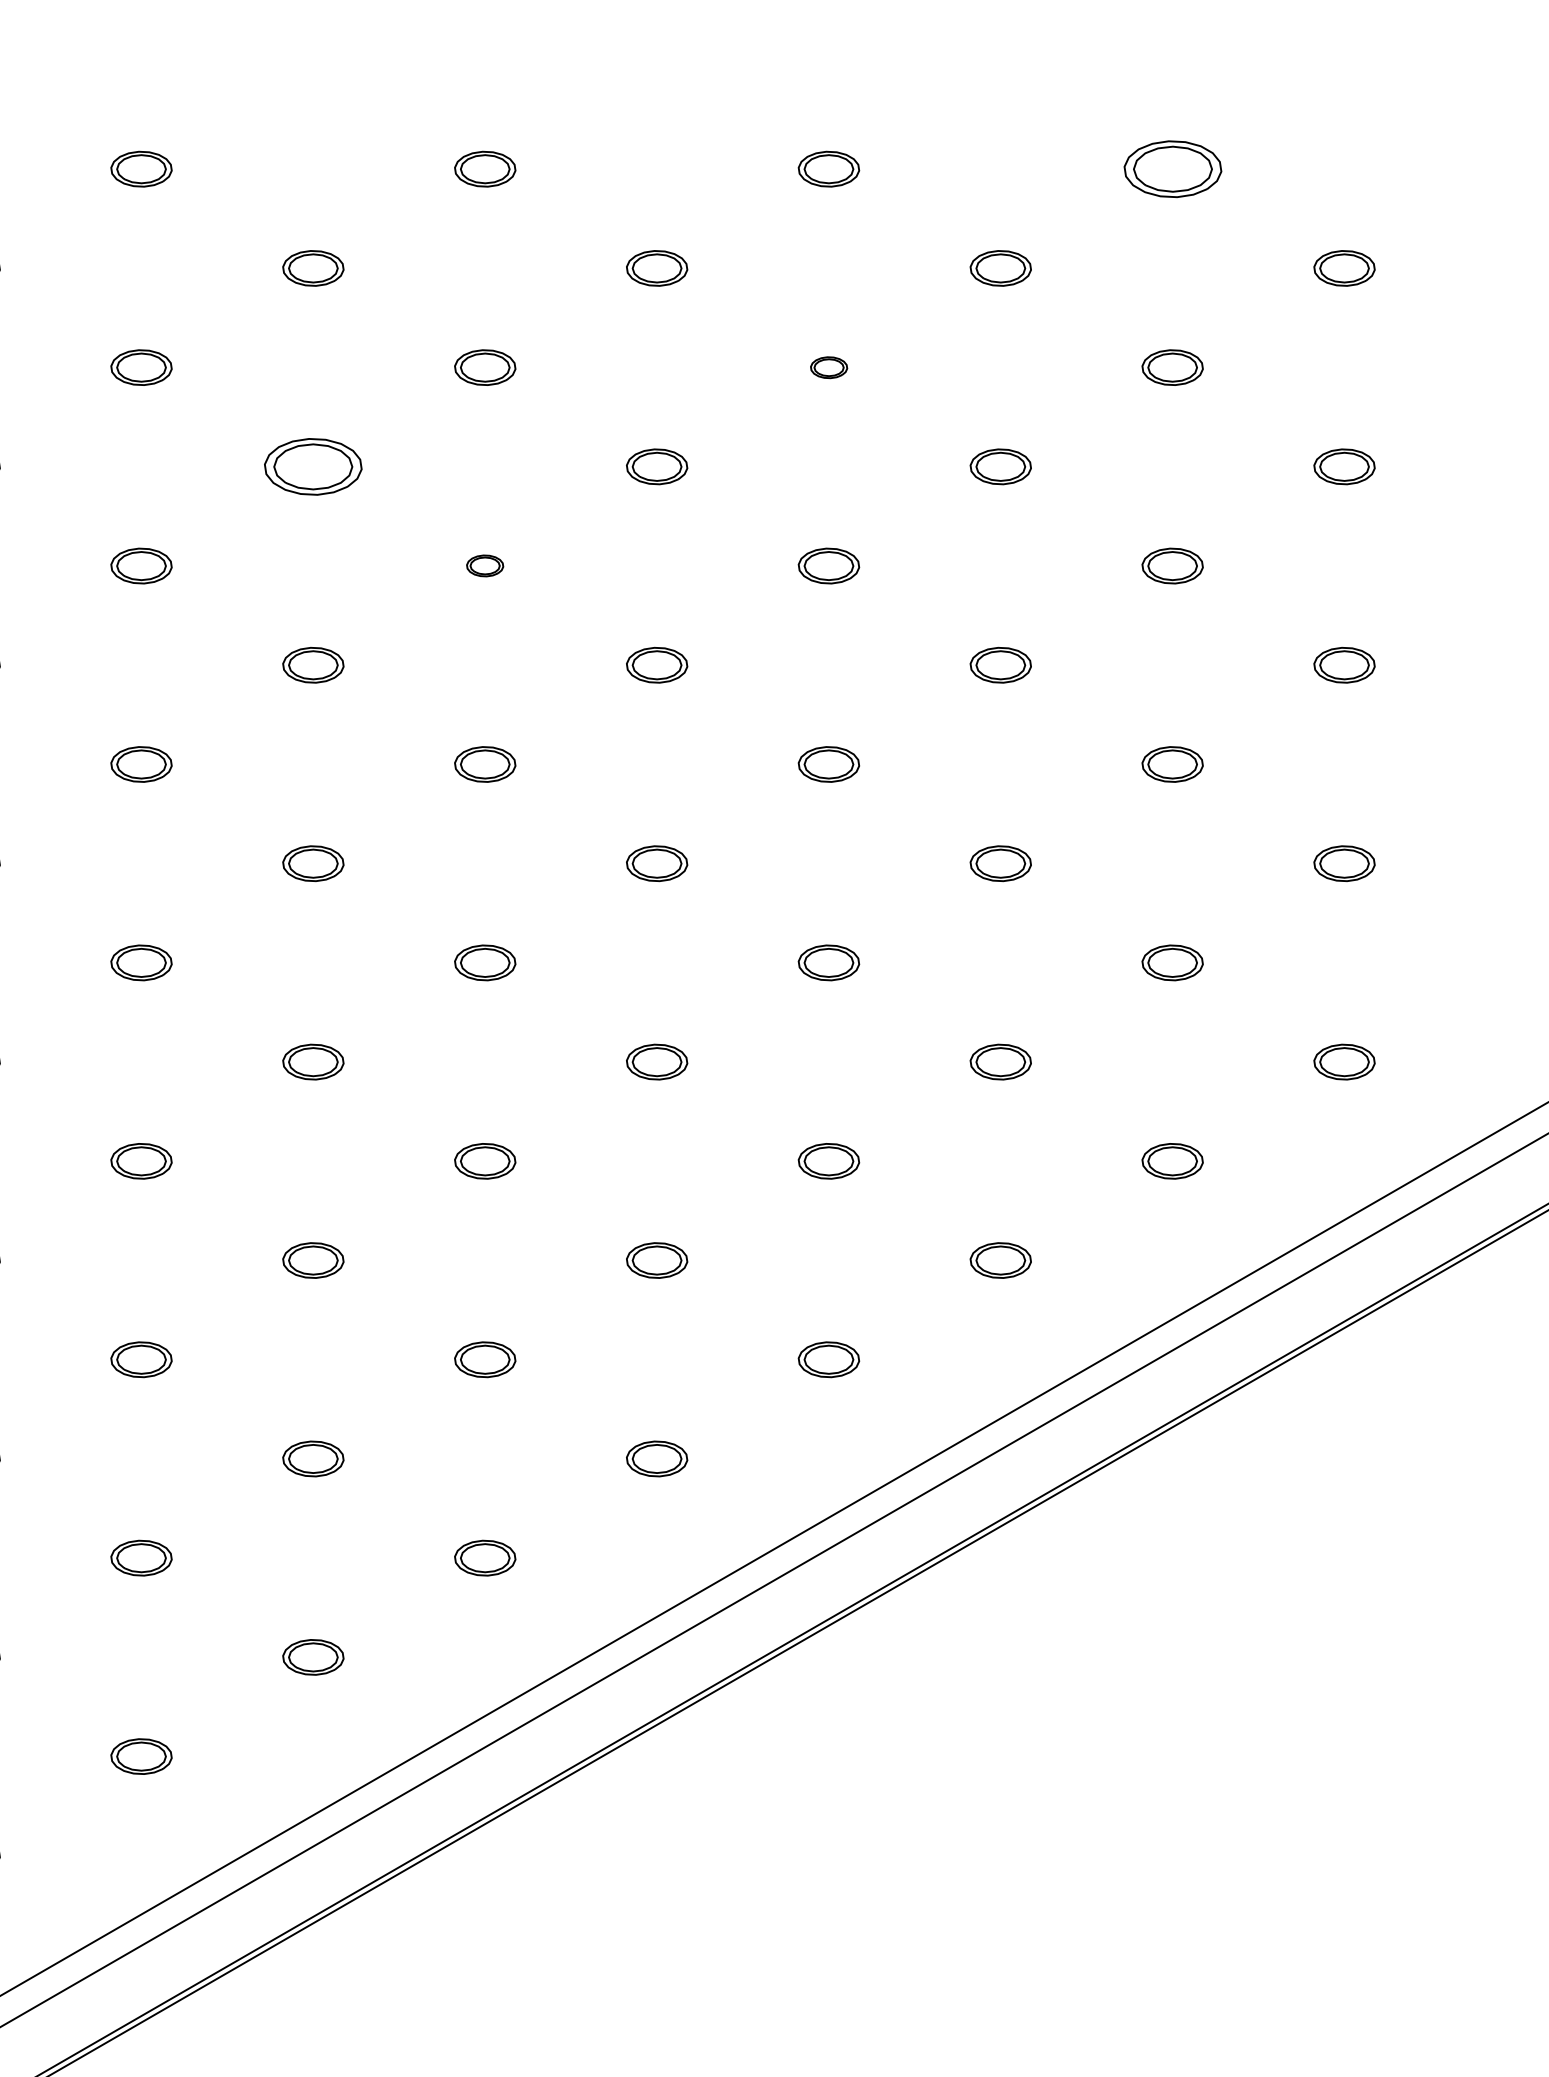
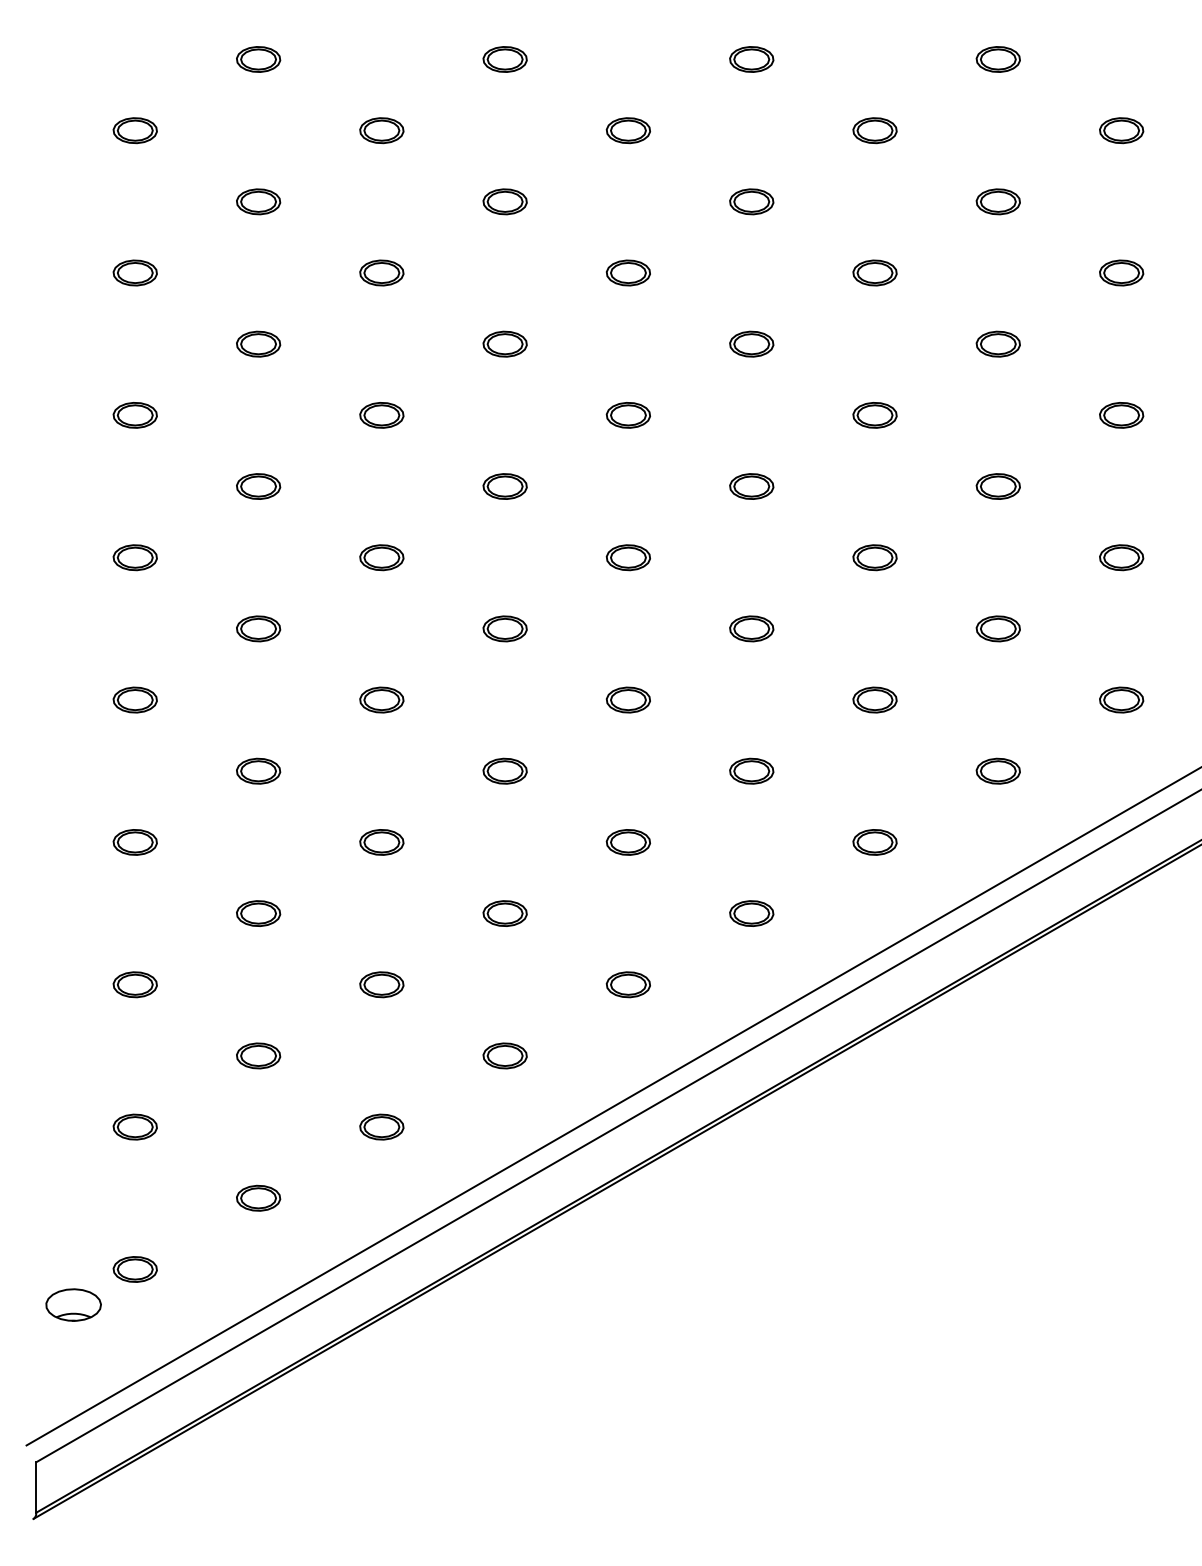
part: (1171, 169) -> (997, 59), size x0.62
part: (828, 367) -> (751, 201), size x1.67
part: (312, 466) -> (381, 272), size x0.62
part: (484, 565) -> (504, 343), size x1.67

